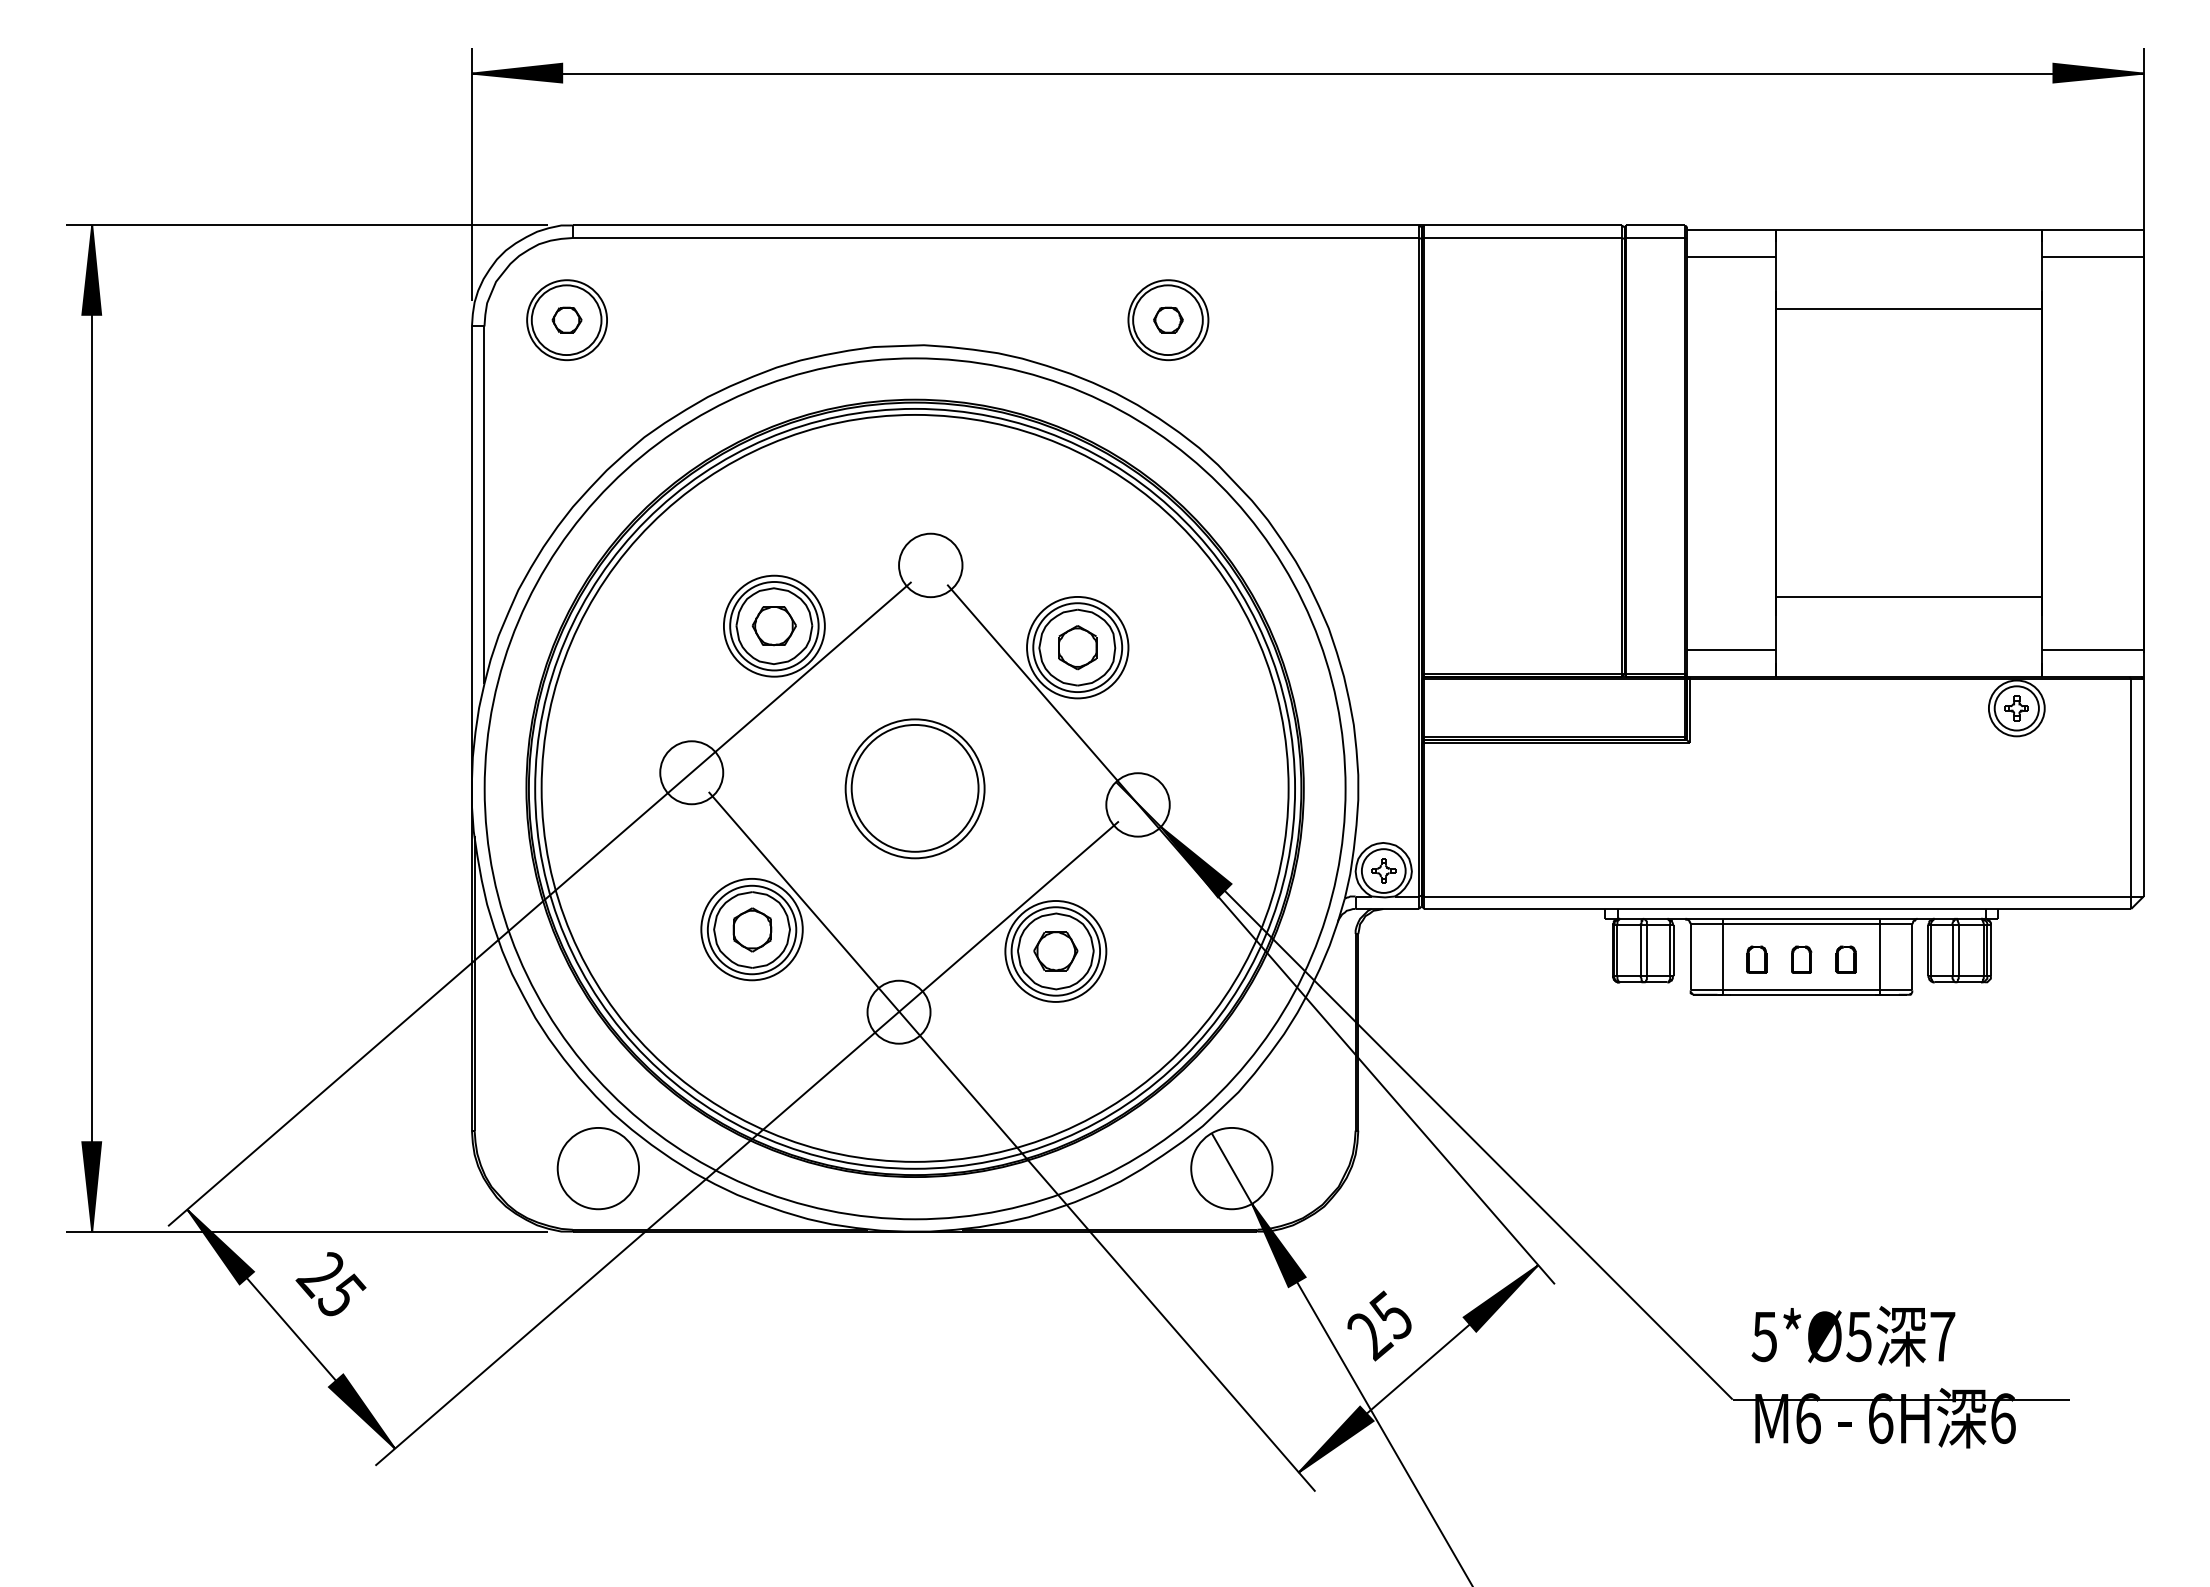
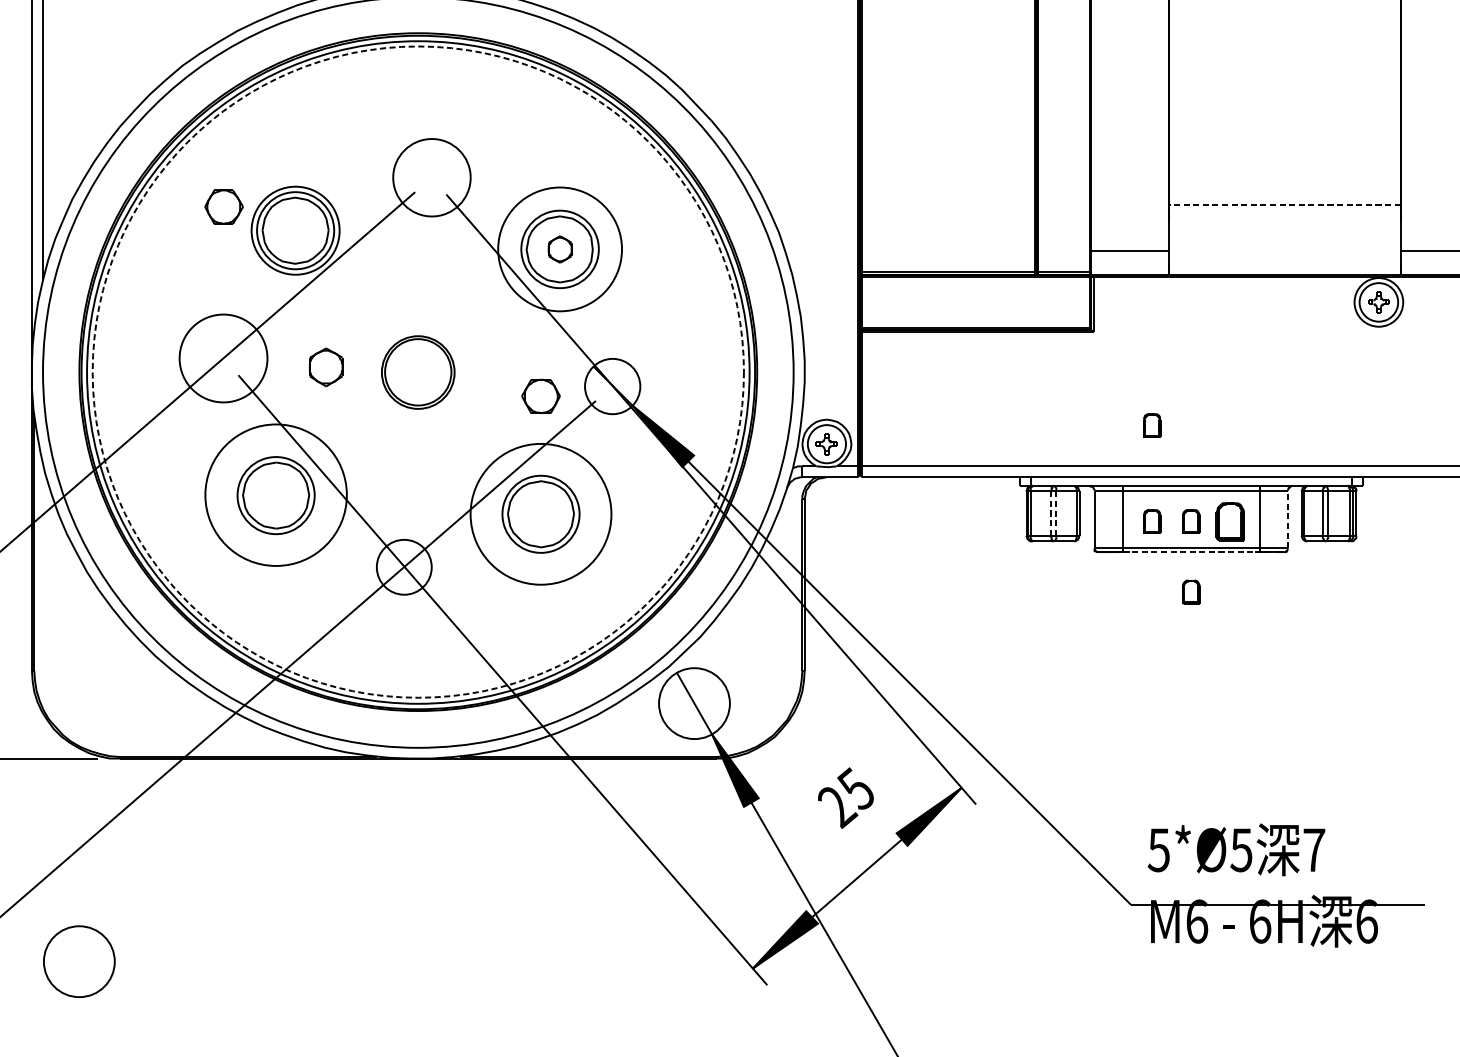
circle: (930, 565) -> (431, 177), size x1.4
line: (1909, 597) -> (1285, 205), solid -> dashed
part: (773, 626) -> (223, 207), moved
circle: (1077, 647) -> (559, 249), size x1.4
part: (1077, 647) -> (559, 249), size x0.7
circle: (691, 772) -> (223, 358), size x1.6
circle: (914, 787) -> (417, 371), solid -> dashed
part: (914, 788) -> (417, 372), size x0.6
part: (1756, 849) -> (1151, 425), added
circle: (751, 929) -> (275, 495), size x1.6
part: (752, 929) -> (326, 366), moved
circle: (1055, 950) -> (540, 513), size x1.6
line: (1640, 950) -> (1050, 513), solid -> dashed
part: (1055, 951) -> (540, 396), moved
line: (1646, 951) -> (1056, 514), solid -> dashed
line: (1912, 956) -> (1287, 518), solid -> dashed
part: (1845, 959) -> (1229, 521), size x1.6
line: (1801, 994) -> (1191, 551), solid -> dashed
part: (1801, 1040) -> (1191, 591), added
circle: (597, 1168) -> (78, 961), moved
text: (1379, 1325) -> (845, 797), moved

